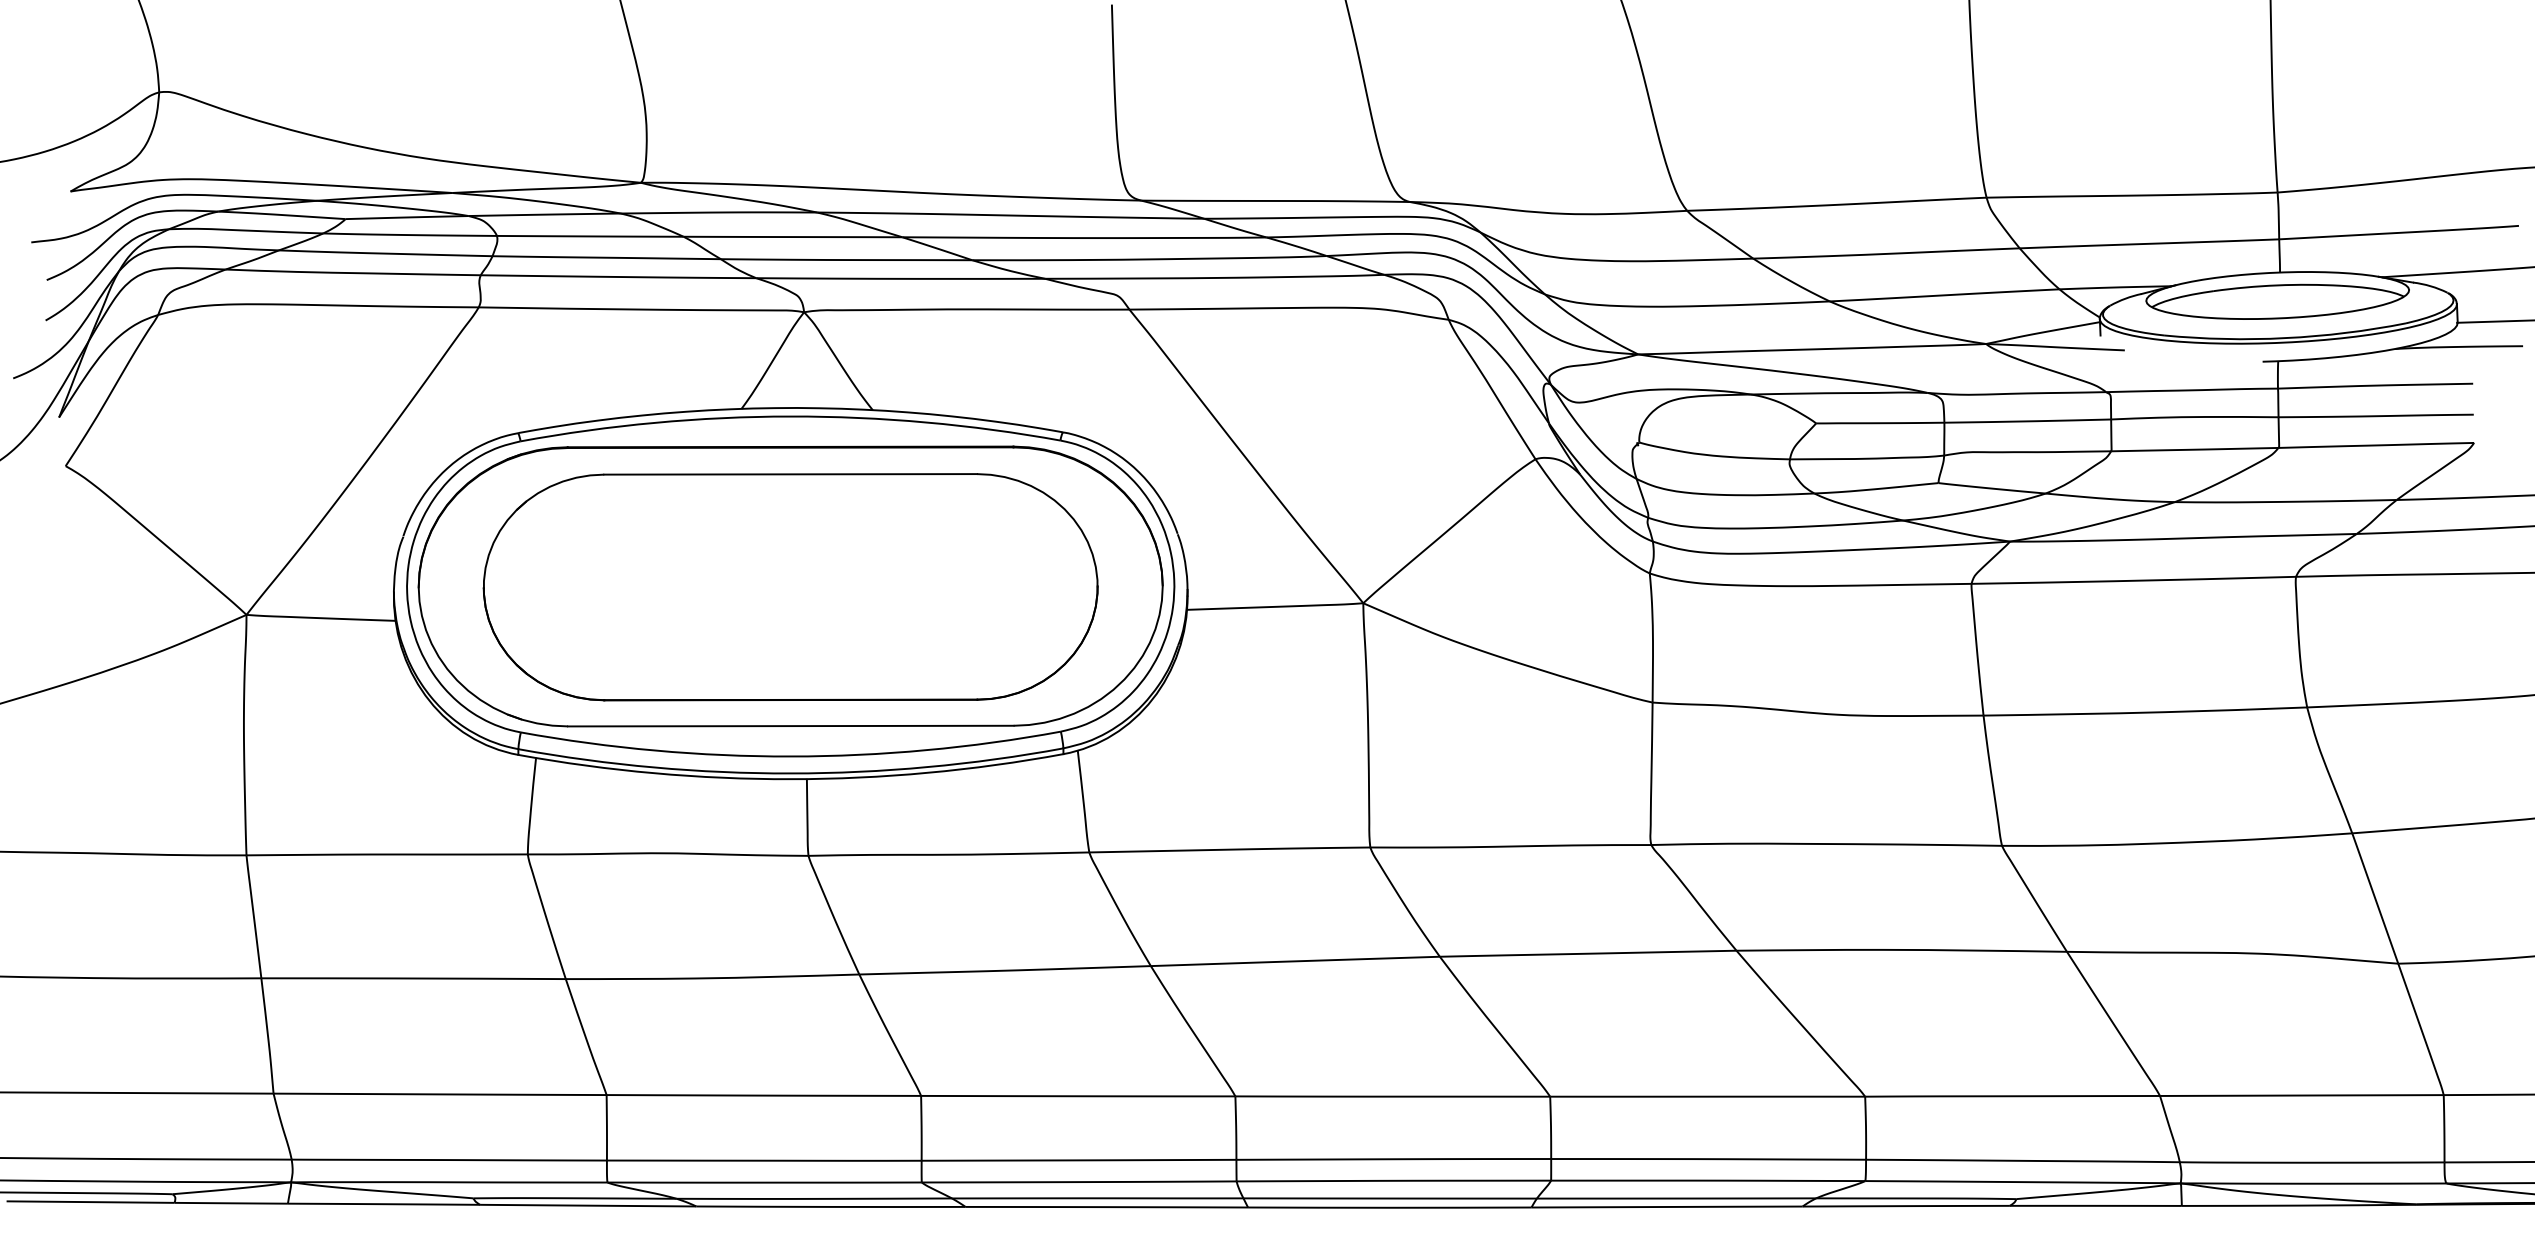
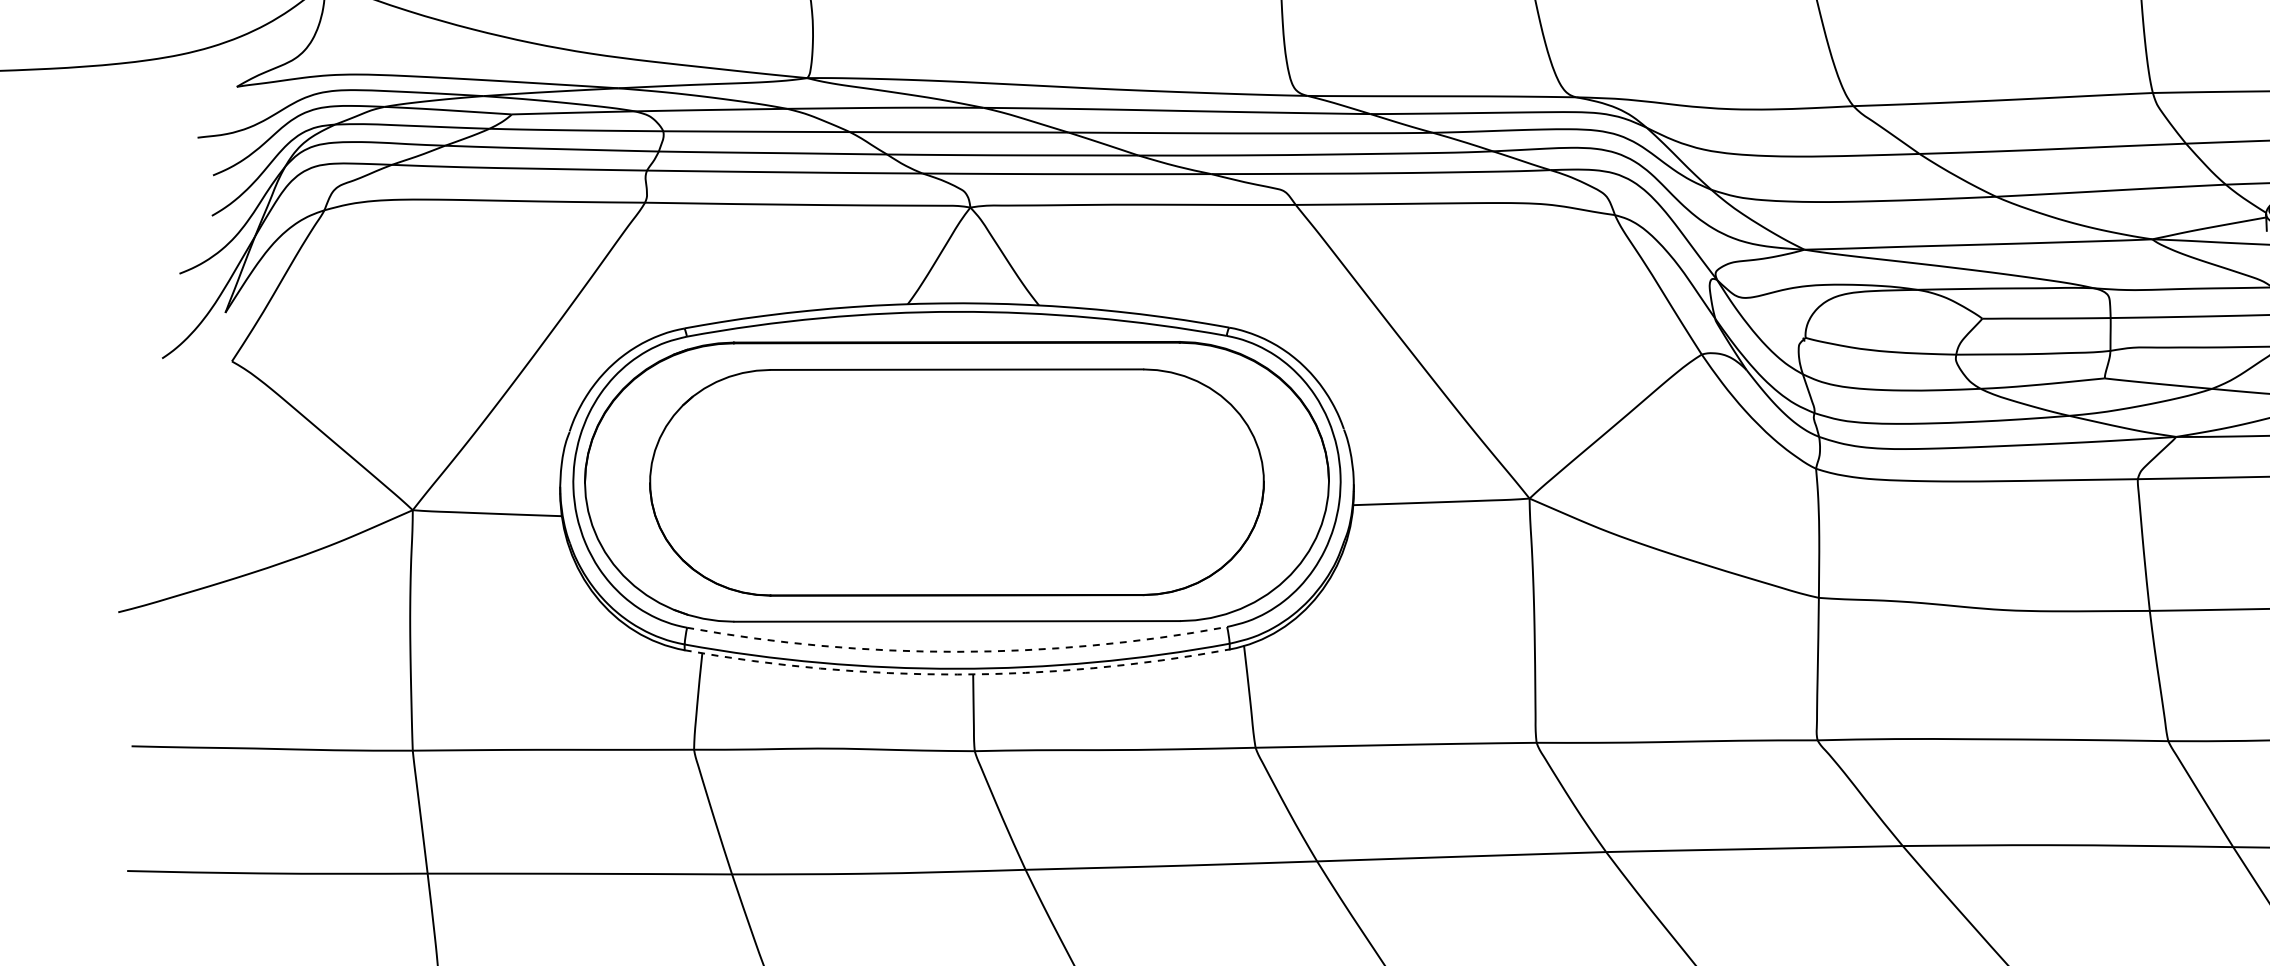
arc: (790, 756) -> (956, 651), solid -> dashed
arc: (790, 779) -> (956, 674), solid -> dashed

